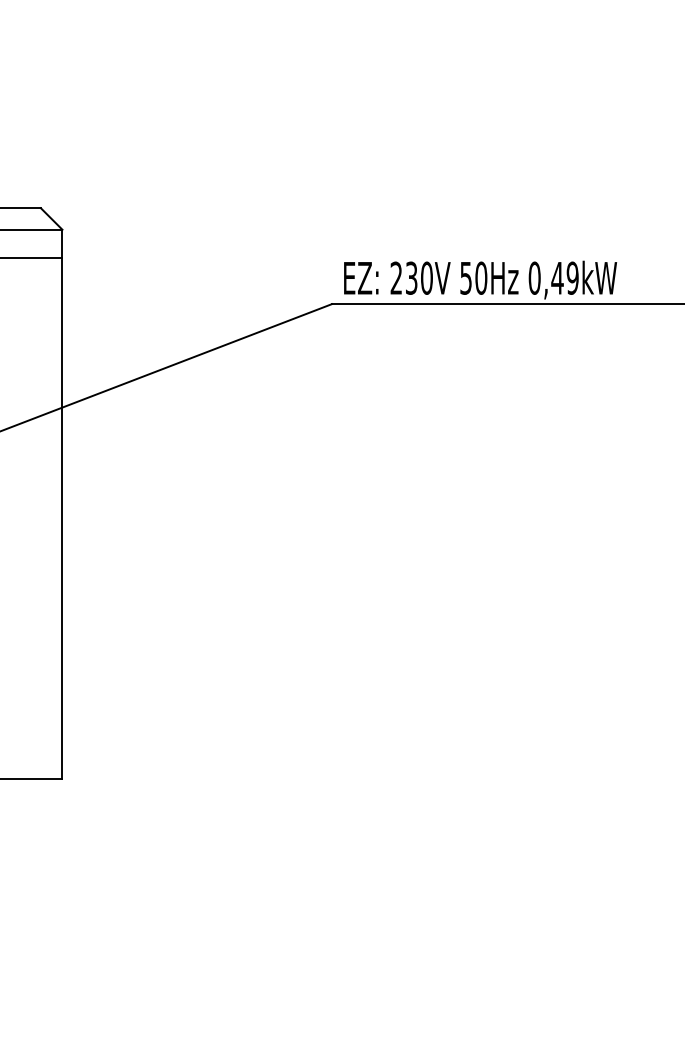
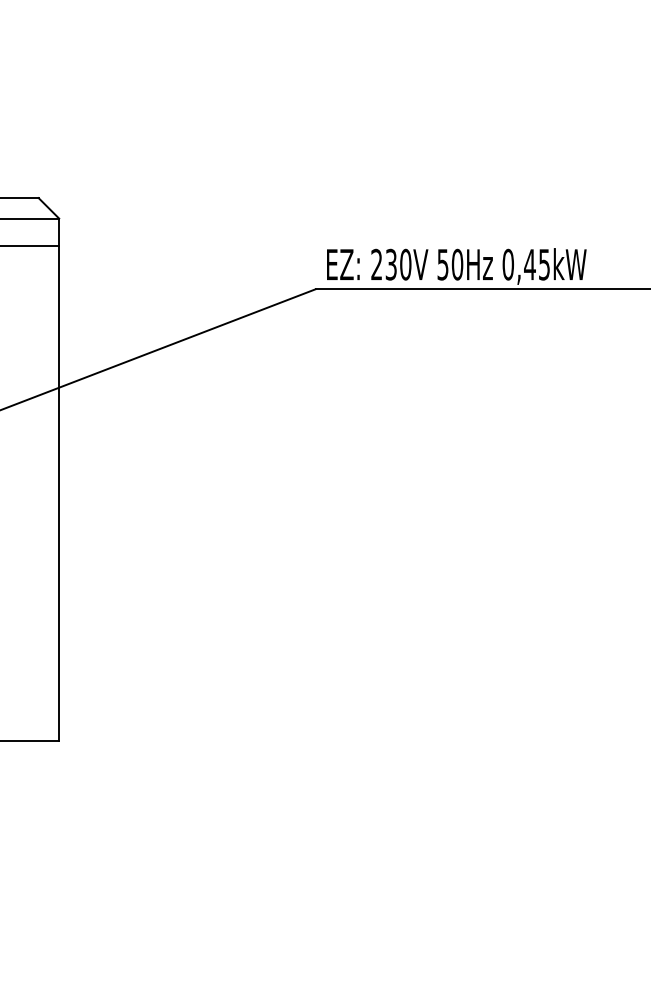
text: (572, 277) -> (544, 264), 0,49kW -> 0,45kW

